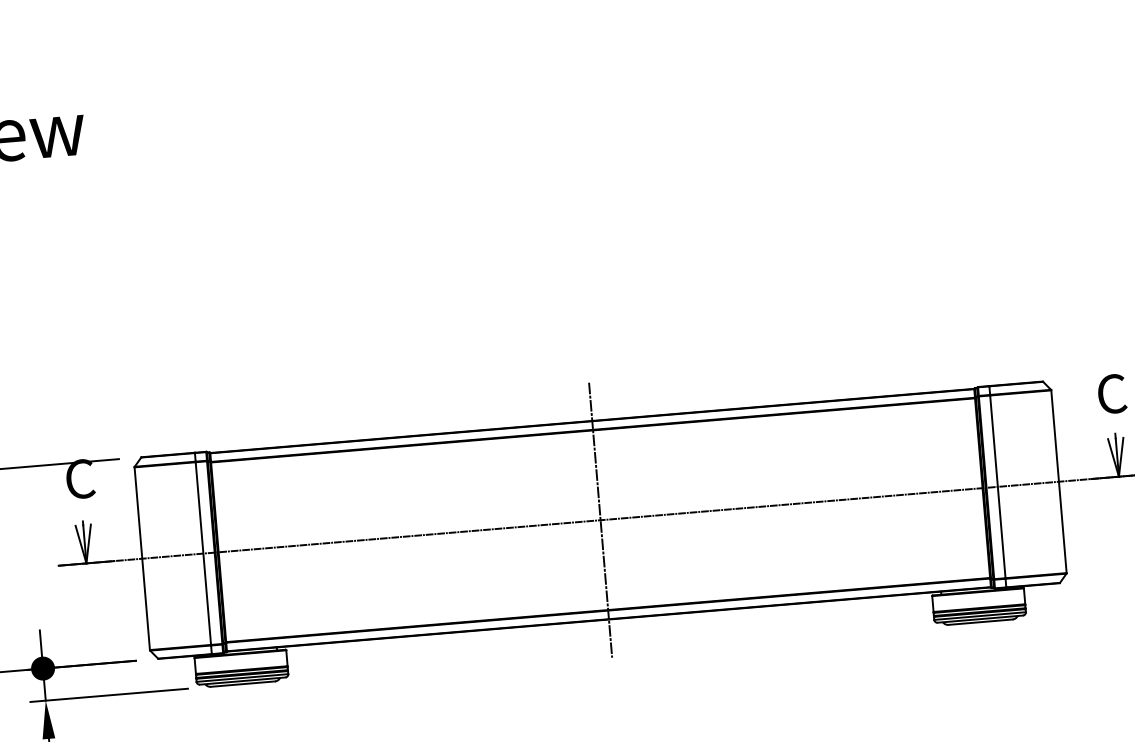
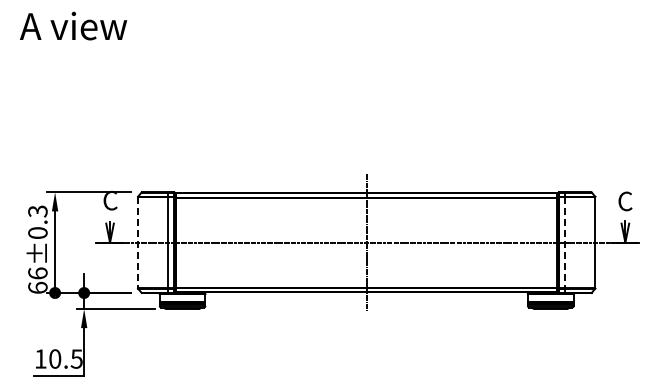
line: (996, 486) -> (564, 242), solid -> dashed
line: (141, 558) -> (137, 242), solid -> dashed

